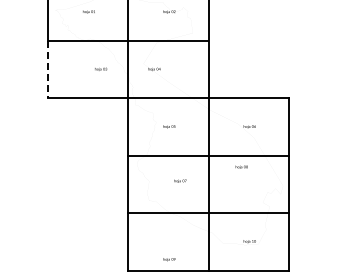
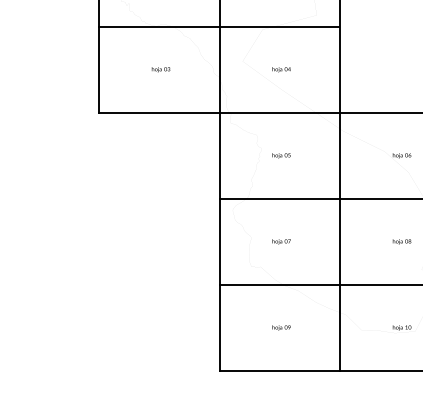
text: (101, 68) -> (161, 68), moved
text: (154, 68) -> (281, 68), moved
line: (47, 69) -> (98, 69), dashed -> solid
text: (241, 166) -> (401, 240), moved
text: (180, 180) -> (281, 240), moved
text: (169, 259) -> (281, 327), moved

